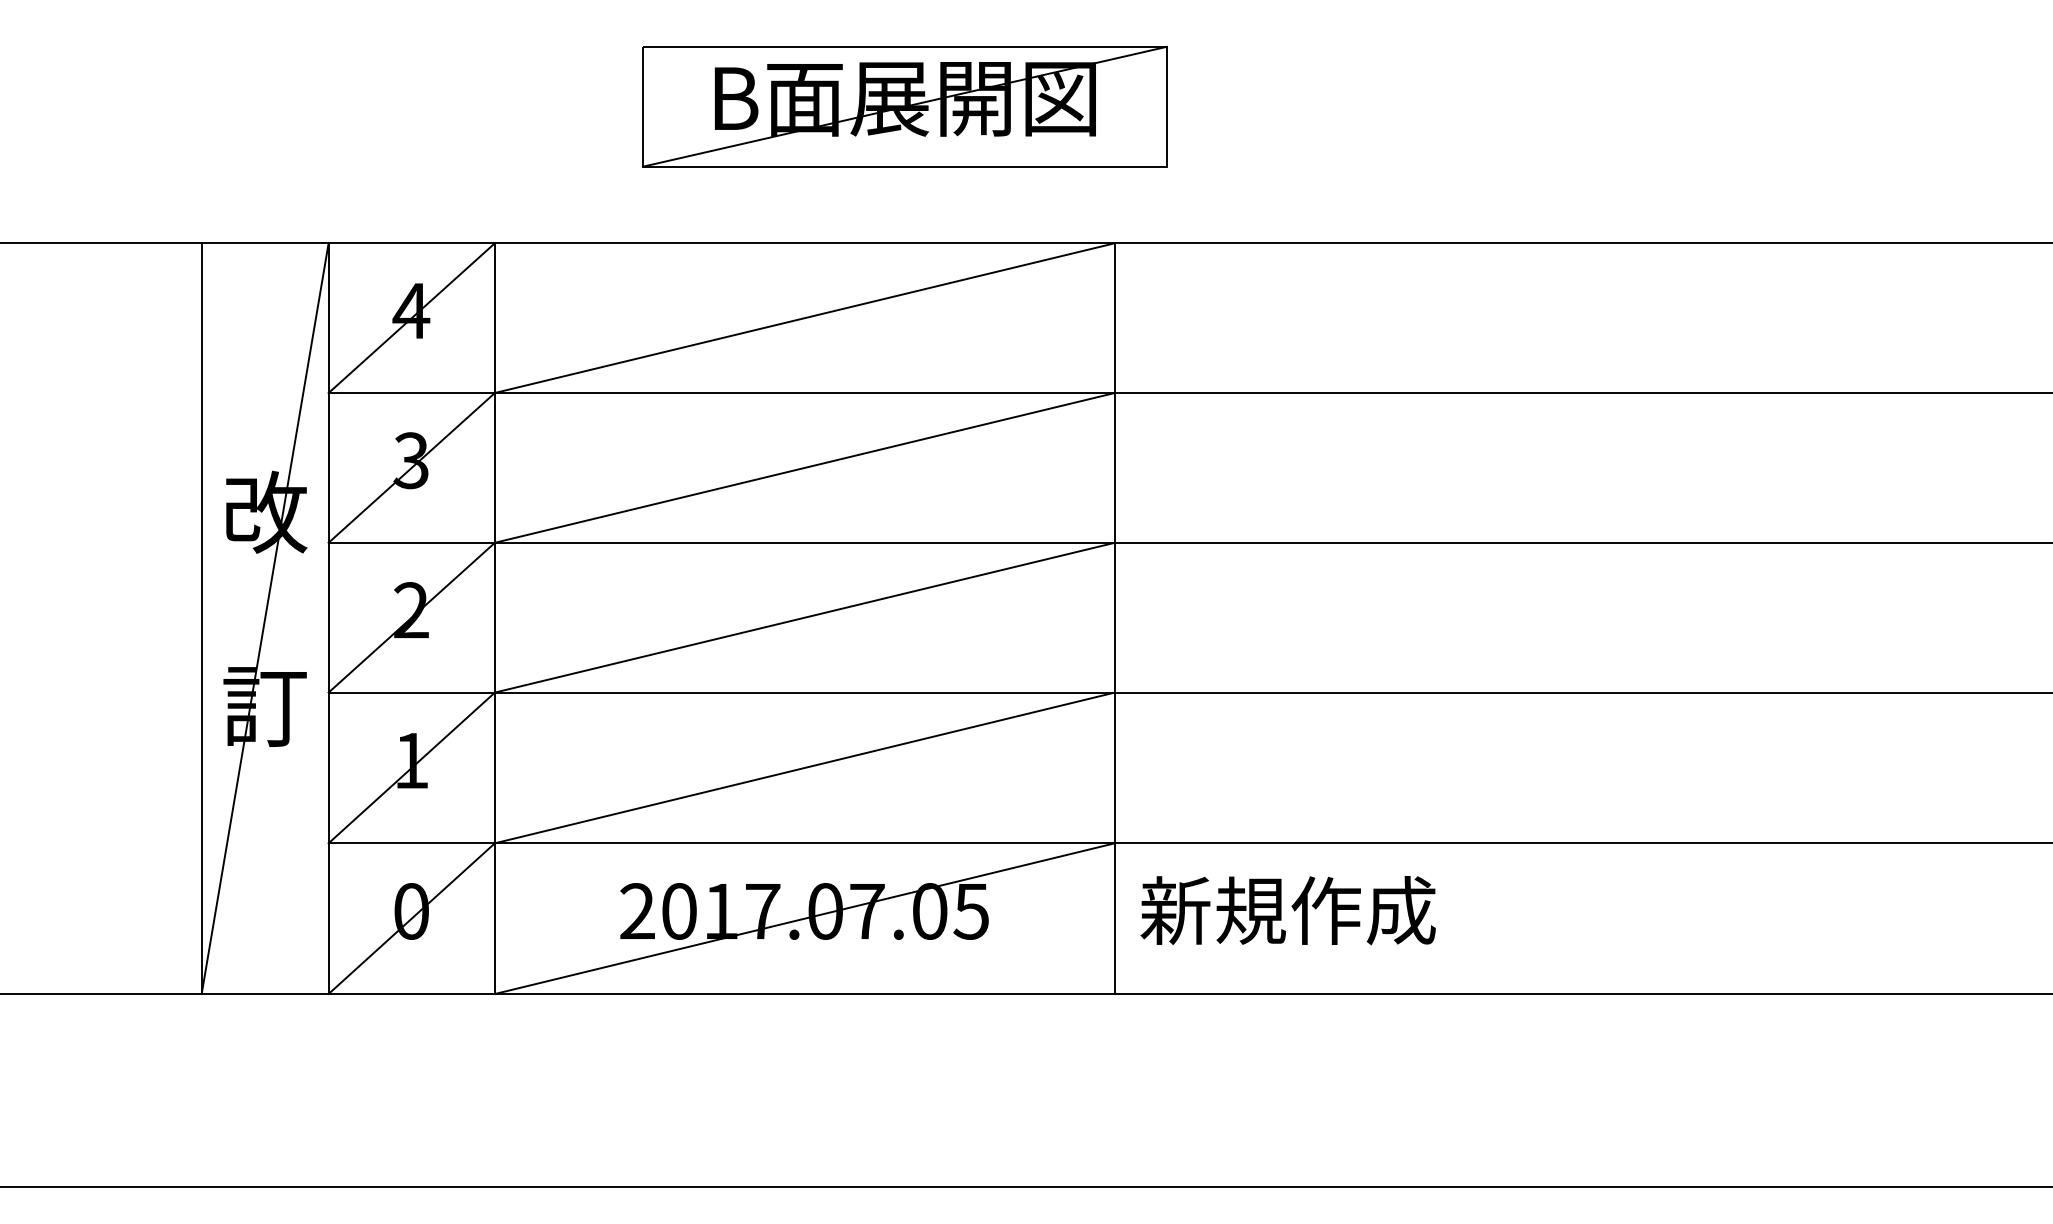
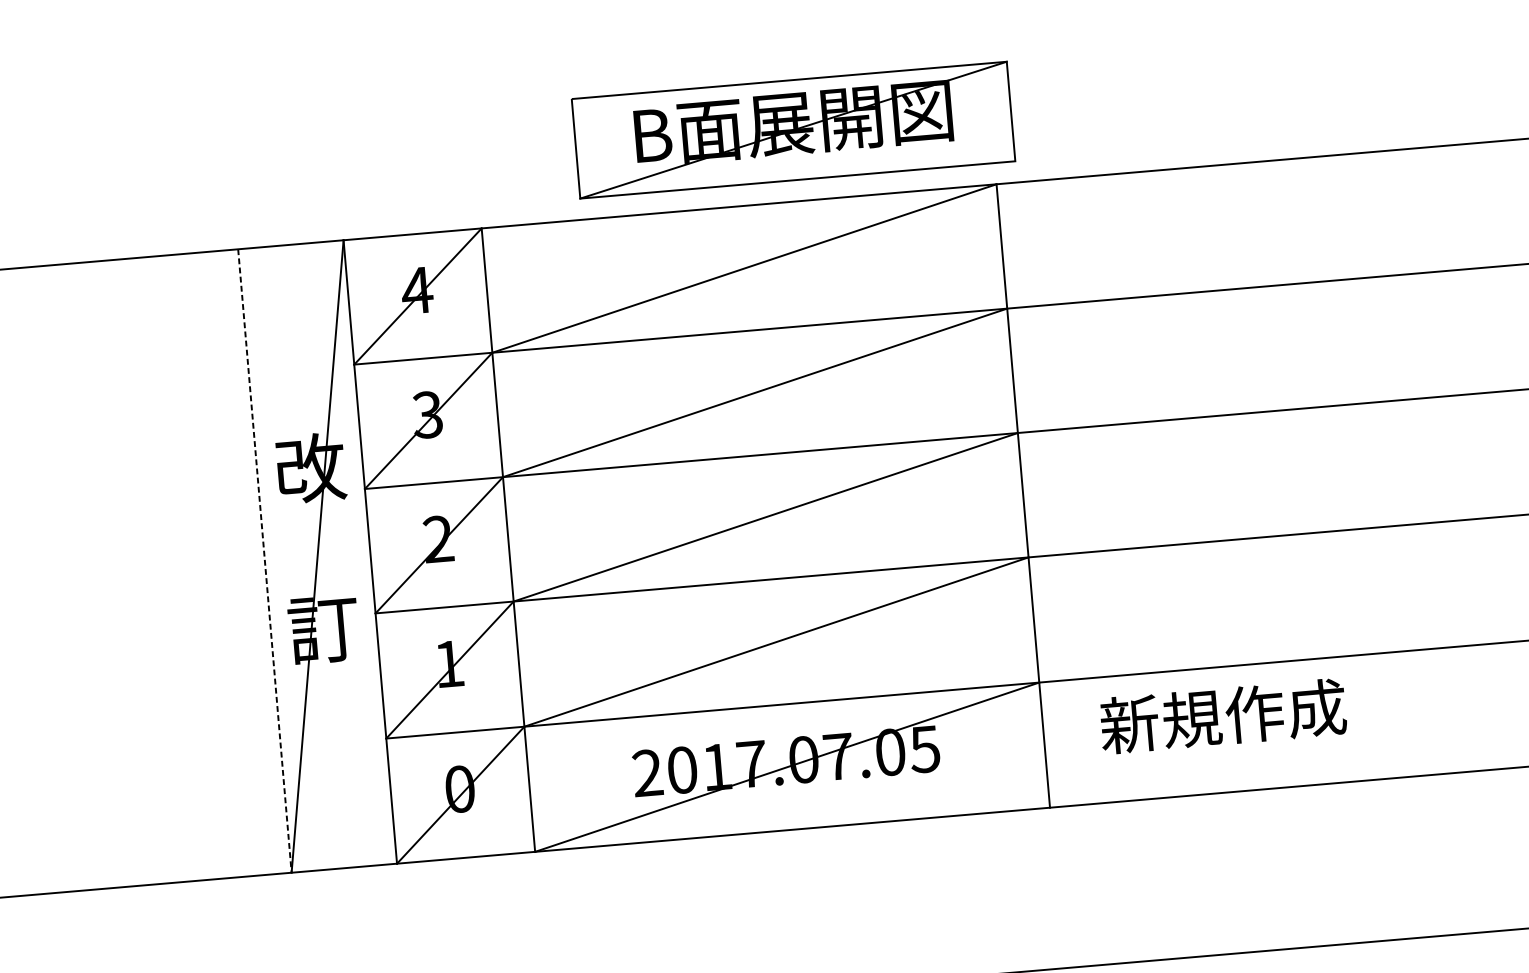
part: (904, 106) -> (793, 129), moved
line: (201, 619) -> (264, 561), solid -> dashed
text: (1287, 910) -> (1222, 716), moved

